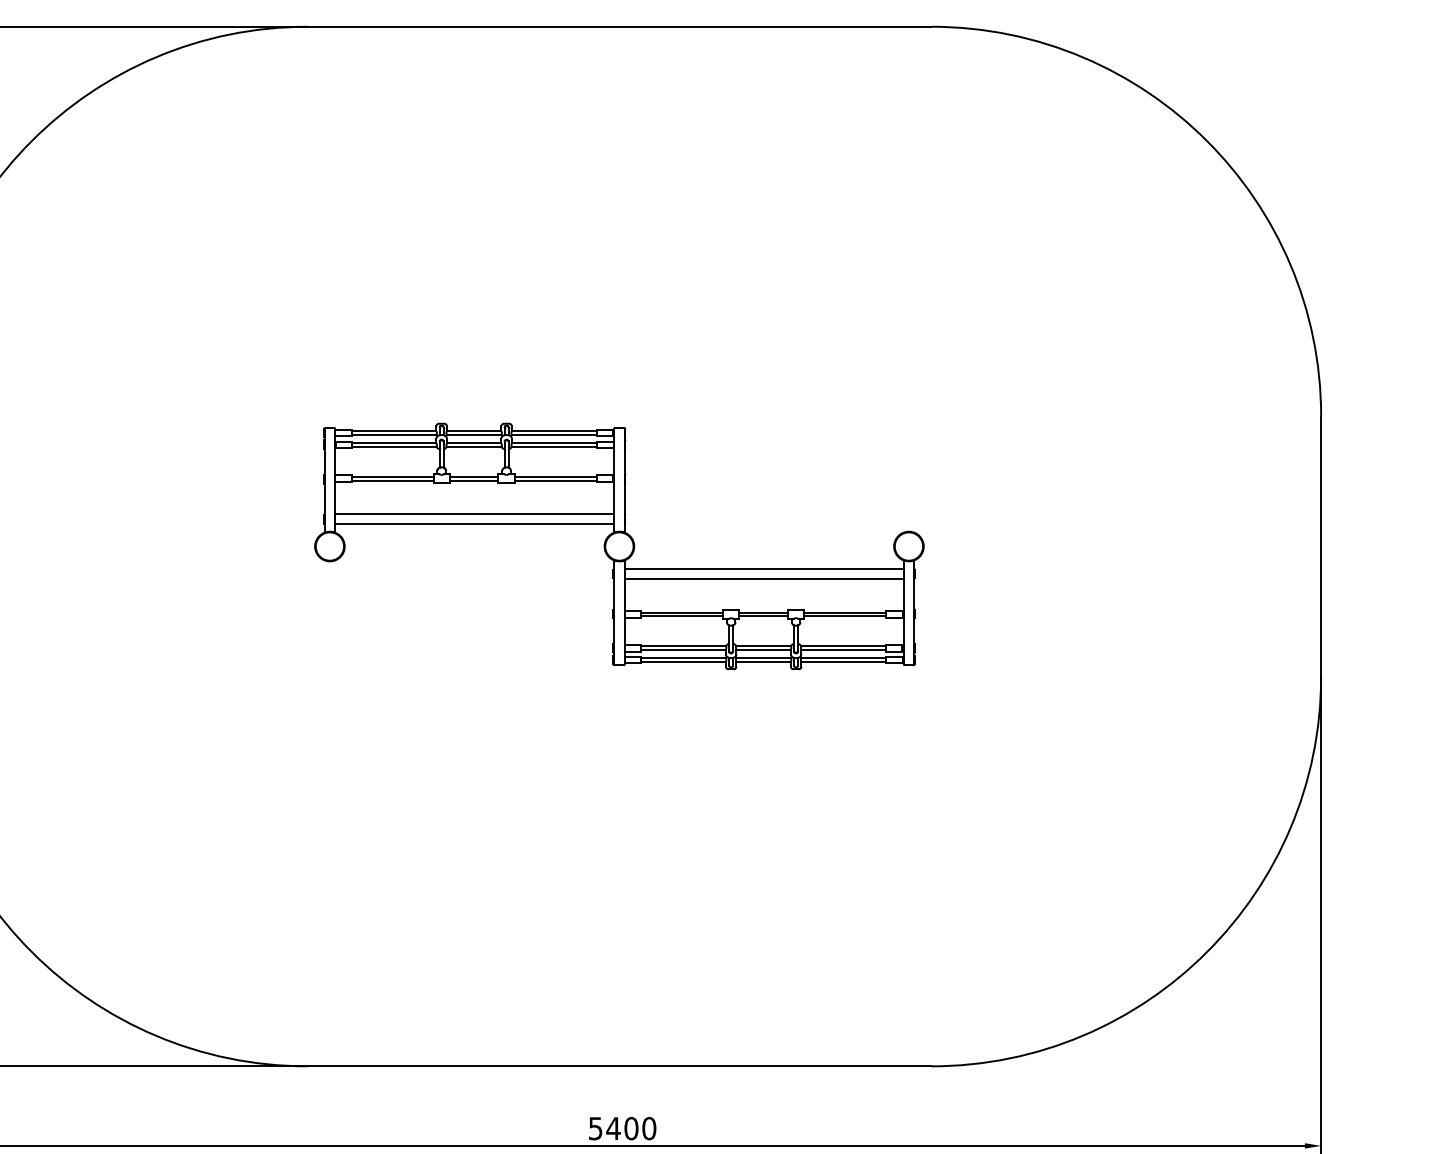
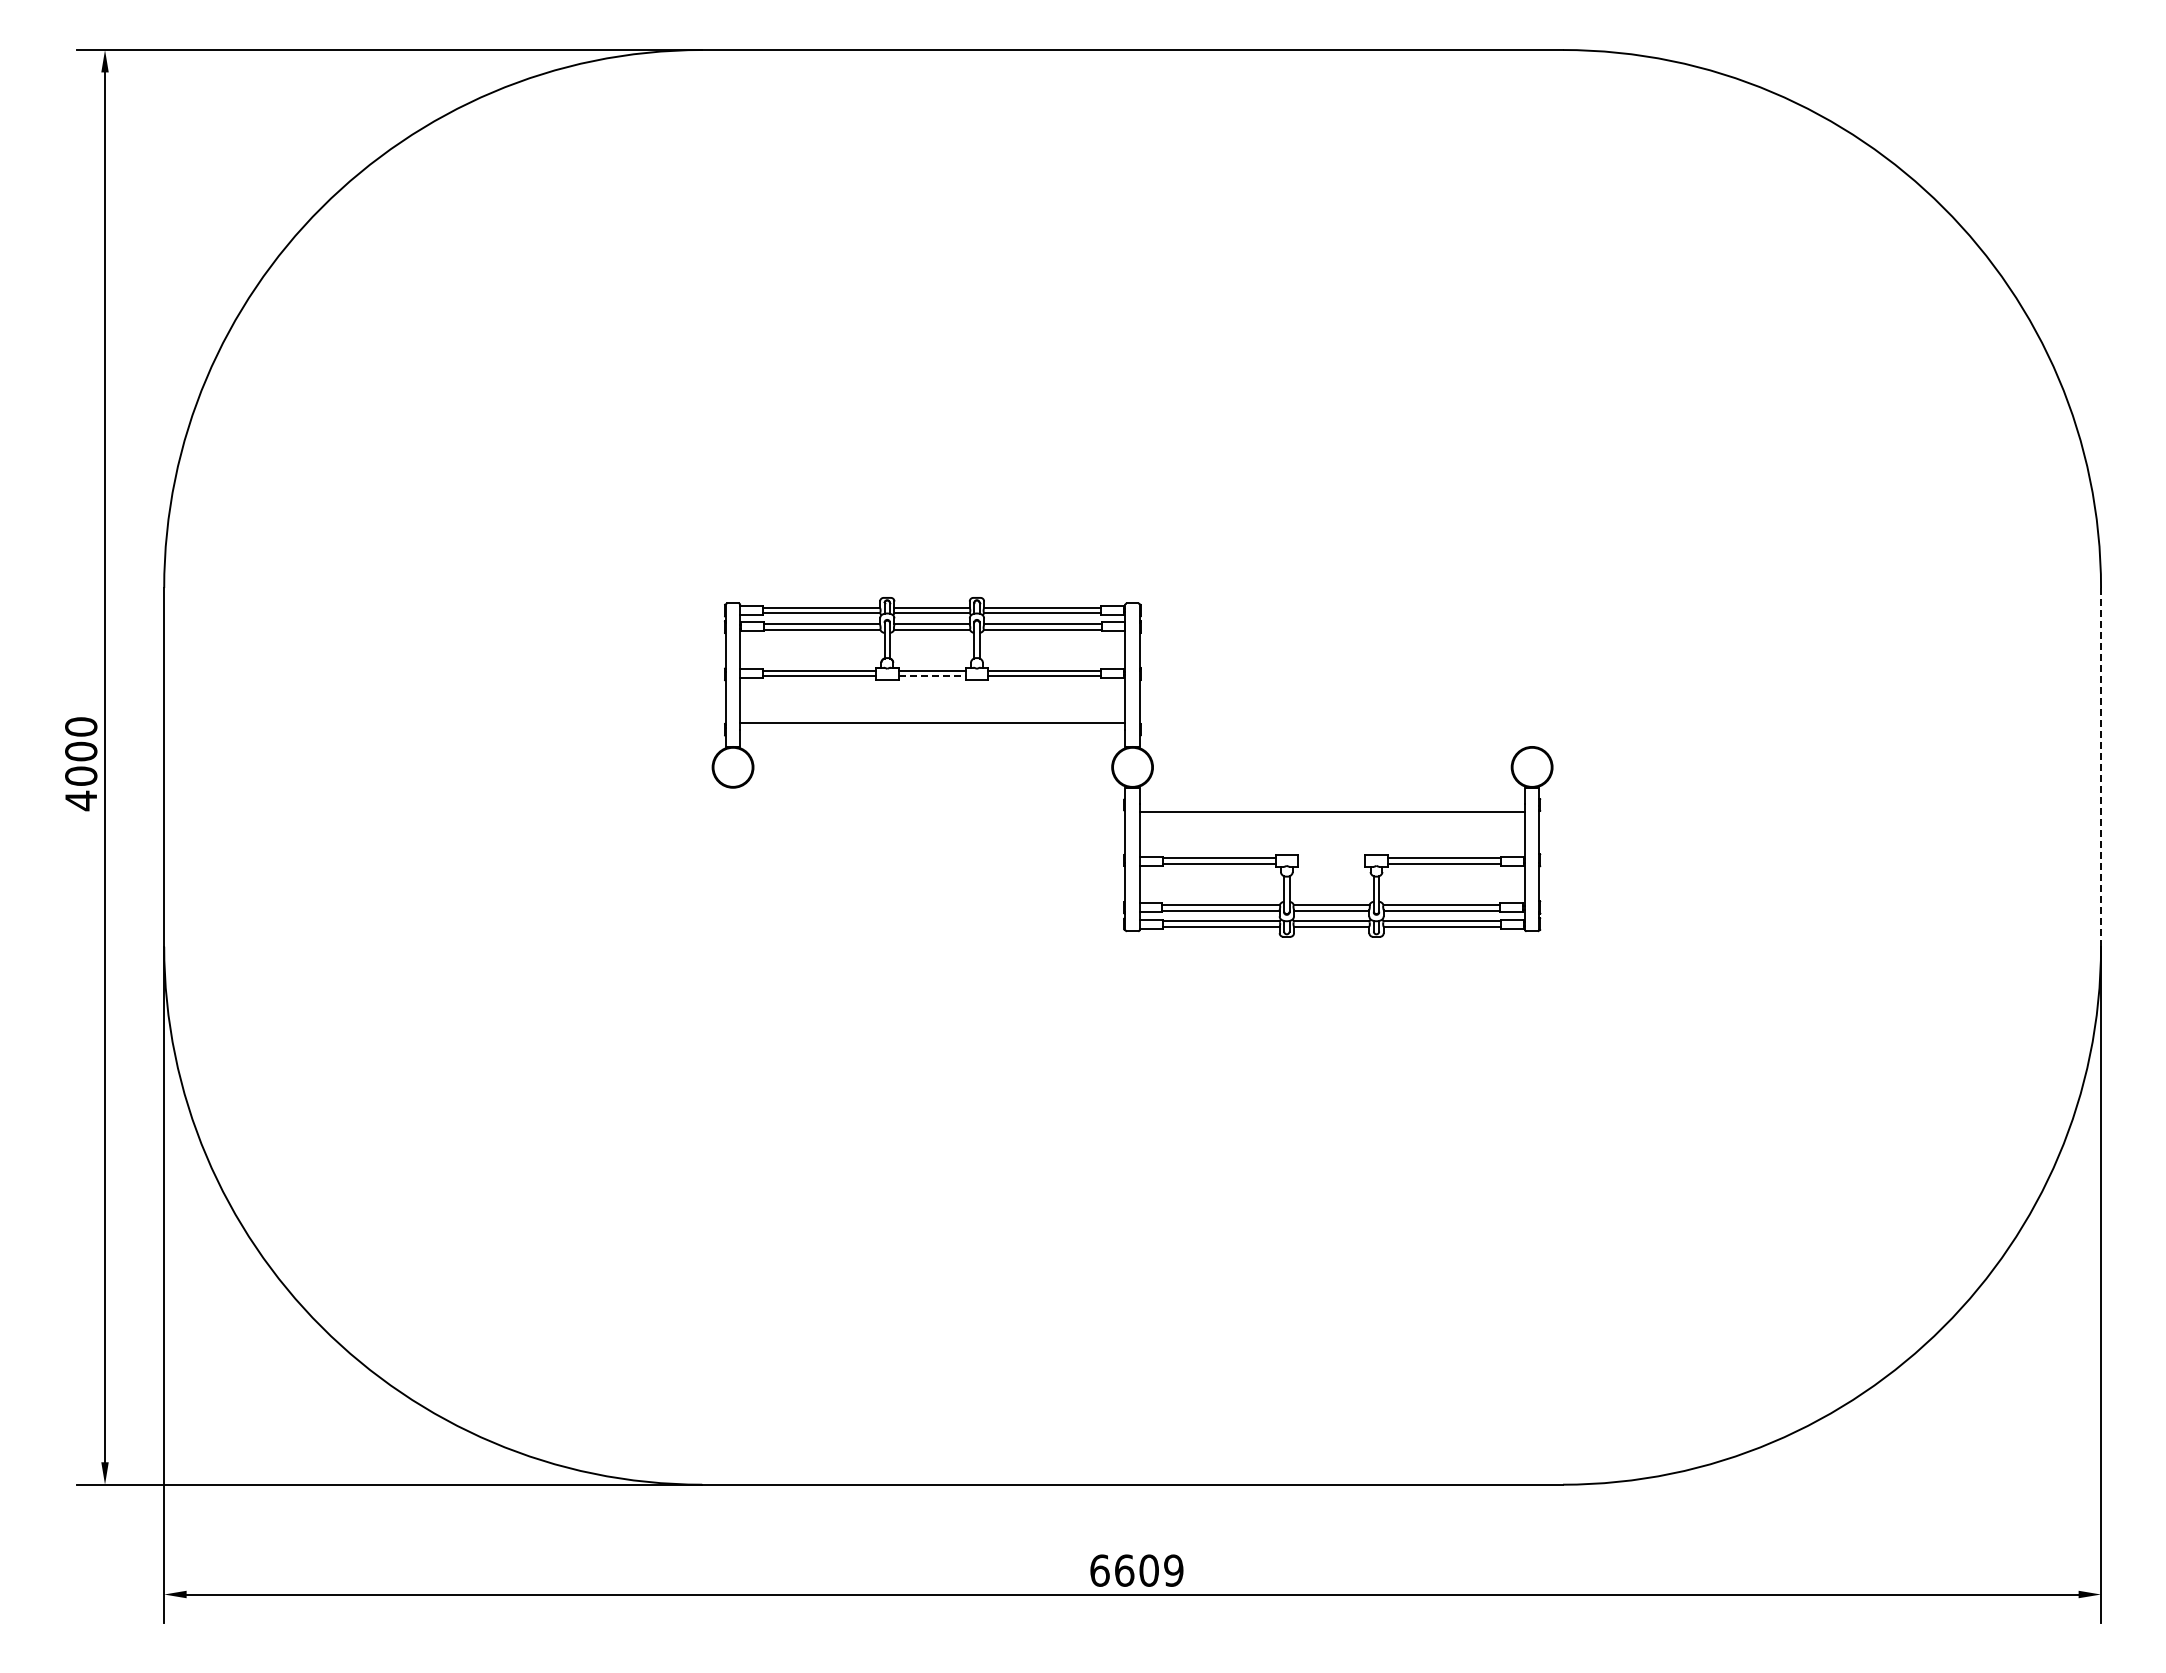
line: (474, 480) -> (932, 676), solid -> dashed
line: (474, 524) -> (932, 736), removed
line: (1321, 546) -> (2101, 767), solid -> dashed
line: (764, 568) -> (1332, 797), removed
line: (763, 612) -> (1331, 858), removed
line: (763, 616) -> (1331, 863), removed
text: (622, 1128) -> (1136, 1570), 5400 -> 6609

